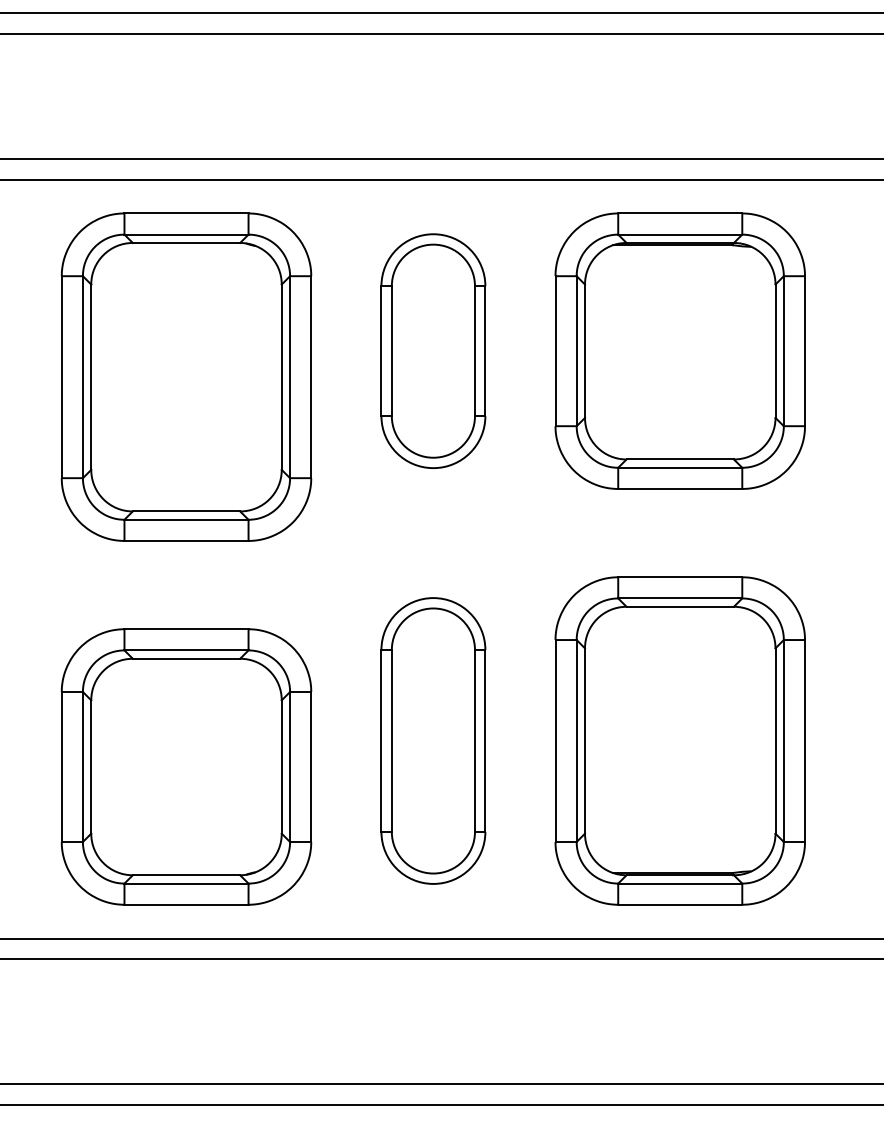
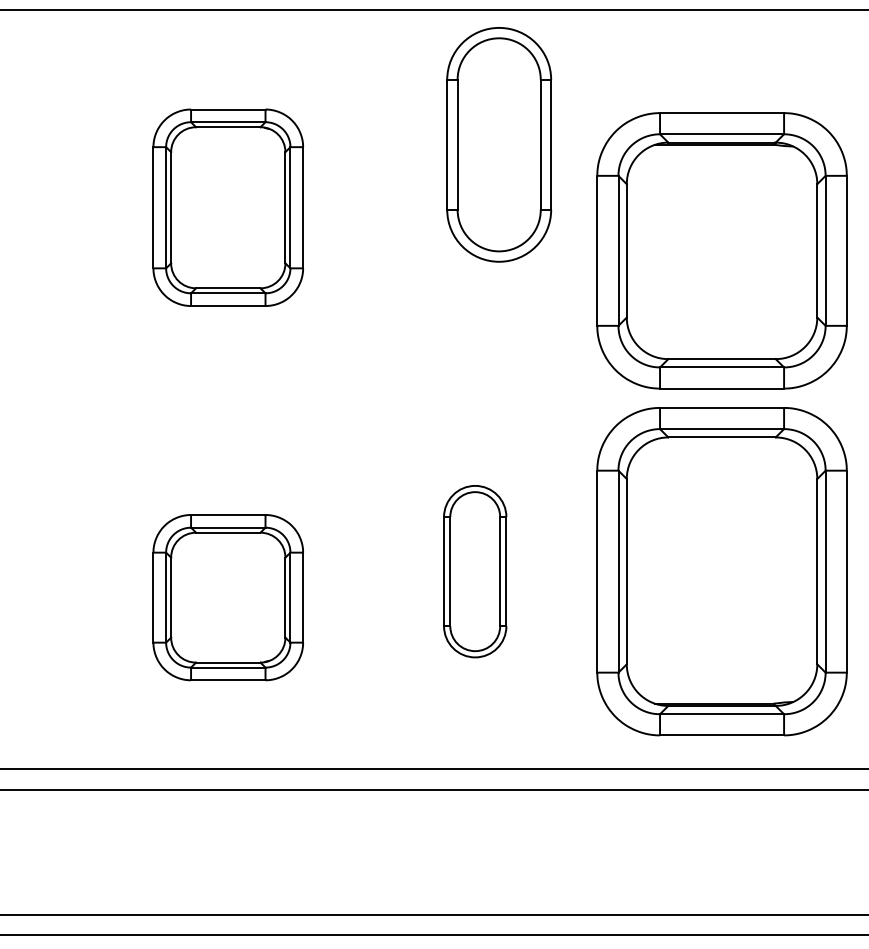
part: (433, 350) -> (499, 144), moved
part: (679, 350) -> (721, 250), moved
part: (186, 376) -> (228, 207), size x0.6
part: (433, 740) -> (475, 571), size x0.6
part: (186, 766) -> (228, 597), size x0.6

